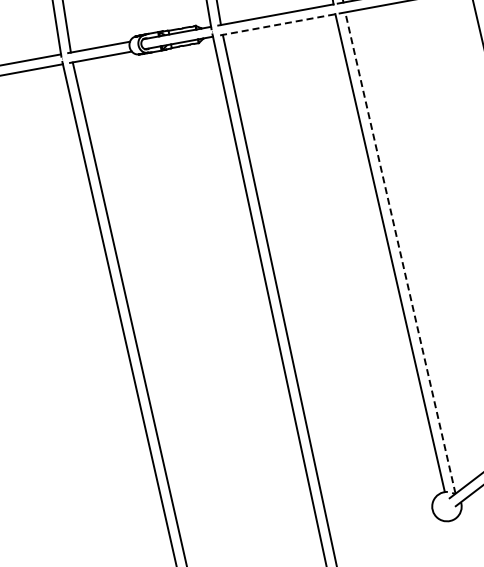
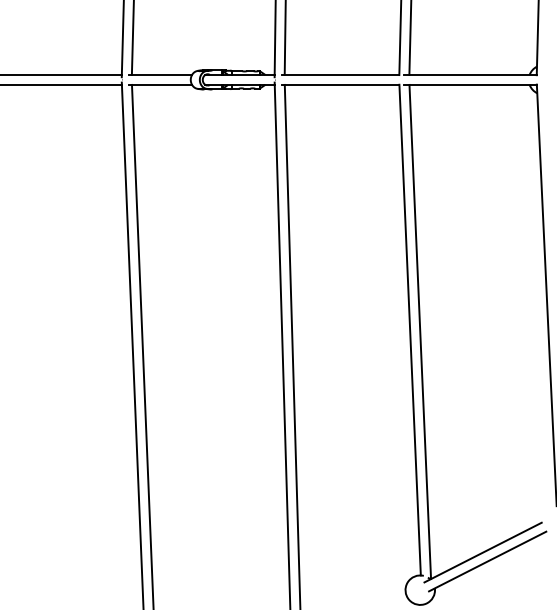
line: (277, 24) -> (340, 84), dashed -> solid
line: (400, 252) -> (420, 331), dashed -> solid

